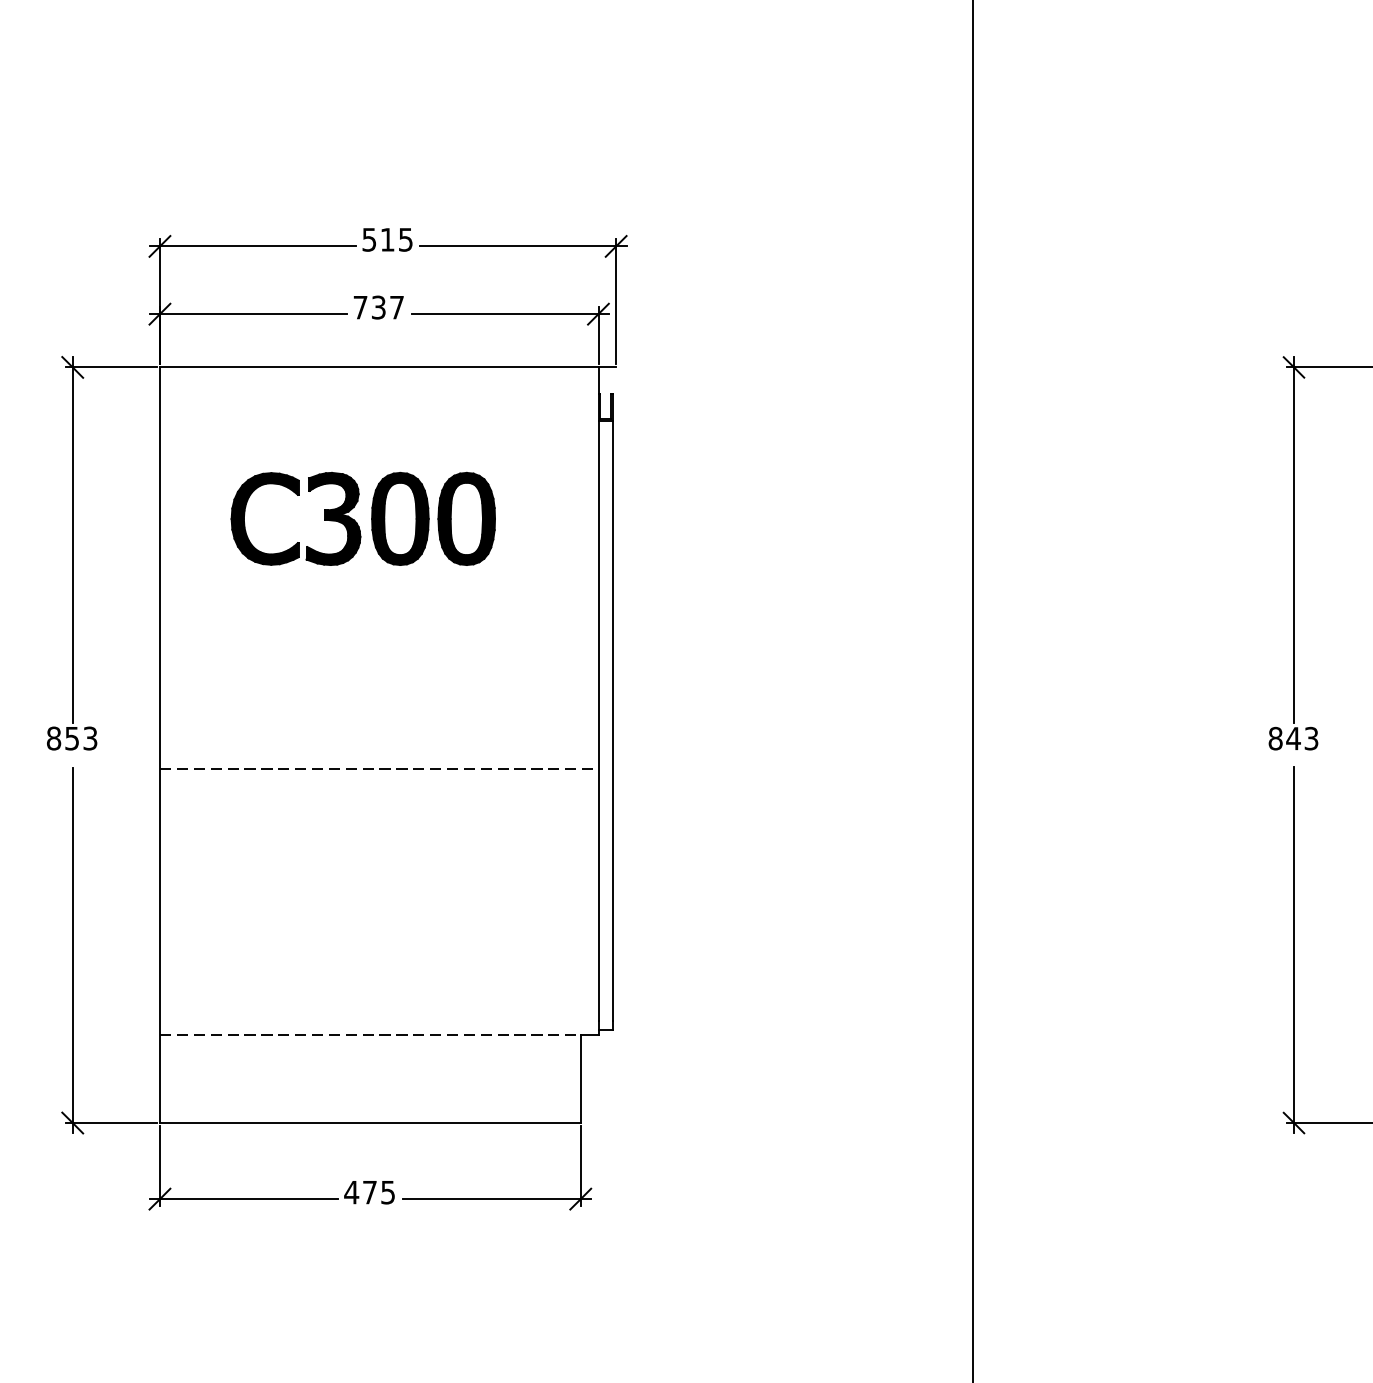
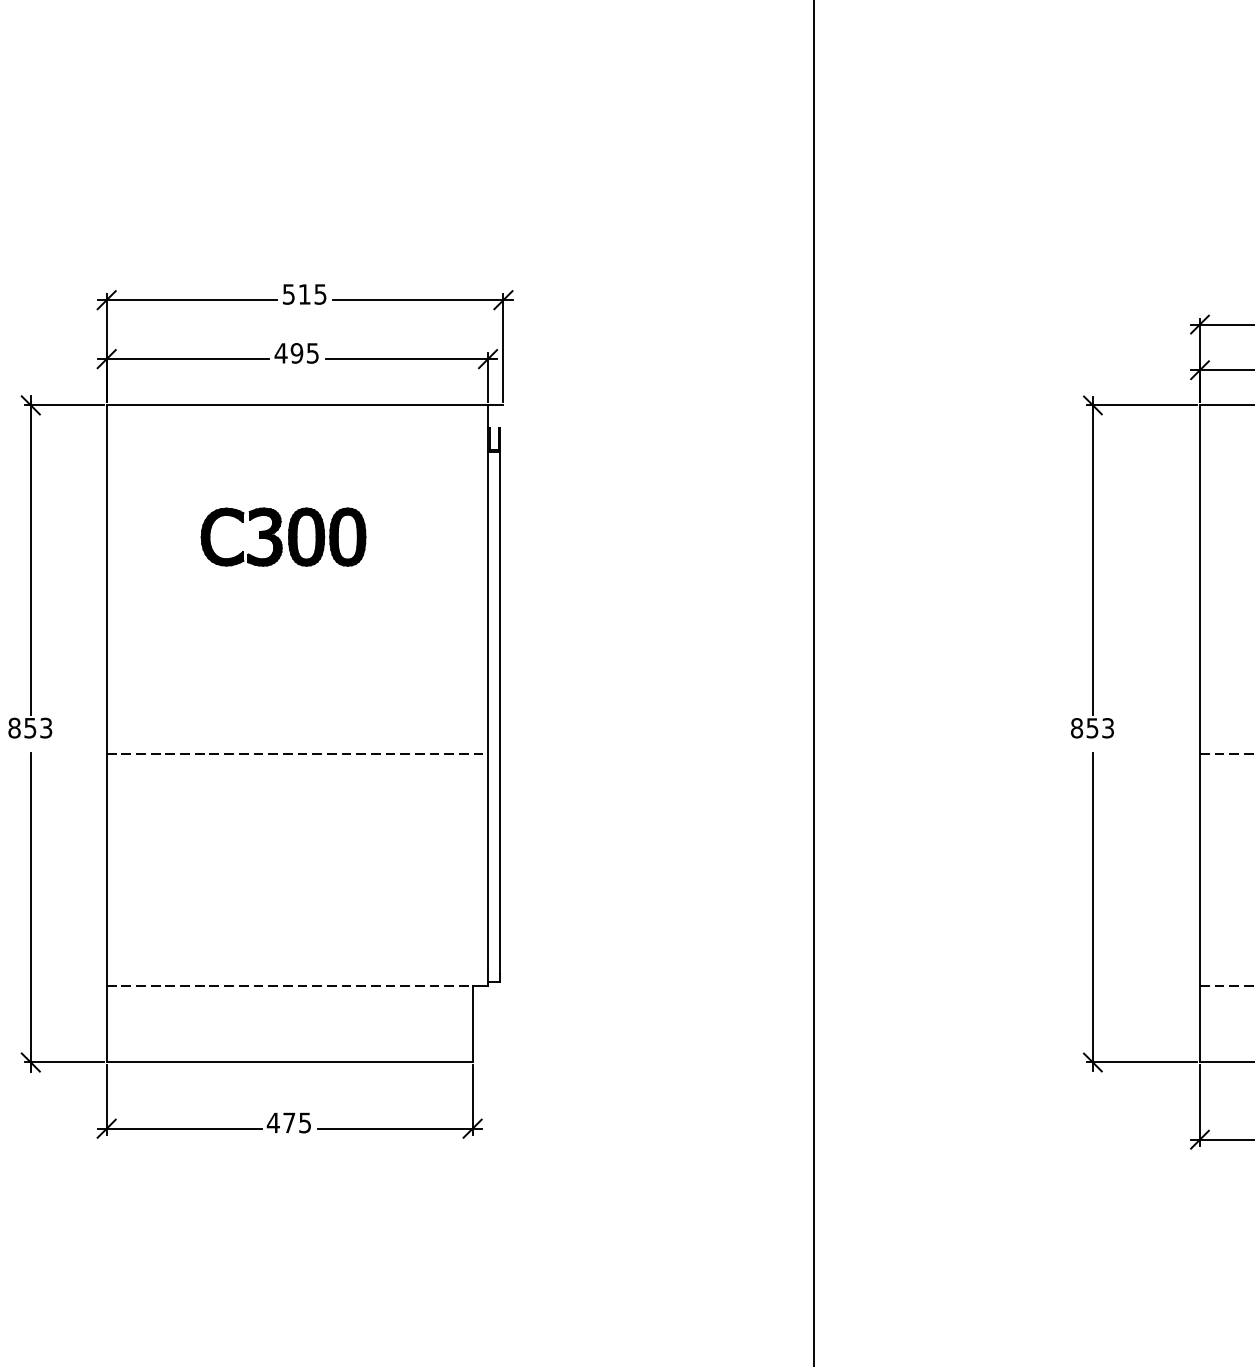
text: (378, 307) -> (296, 353), 737 -> 495
part: (363, 518) -> (283, 536), size x0.71
text: (1293, 738) -> (1092, 728), 843 -> 853

